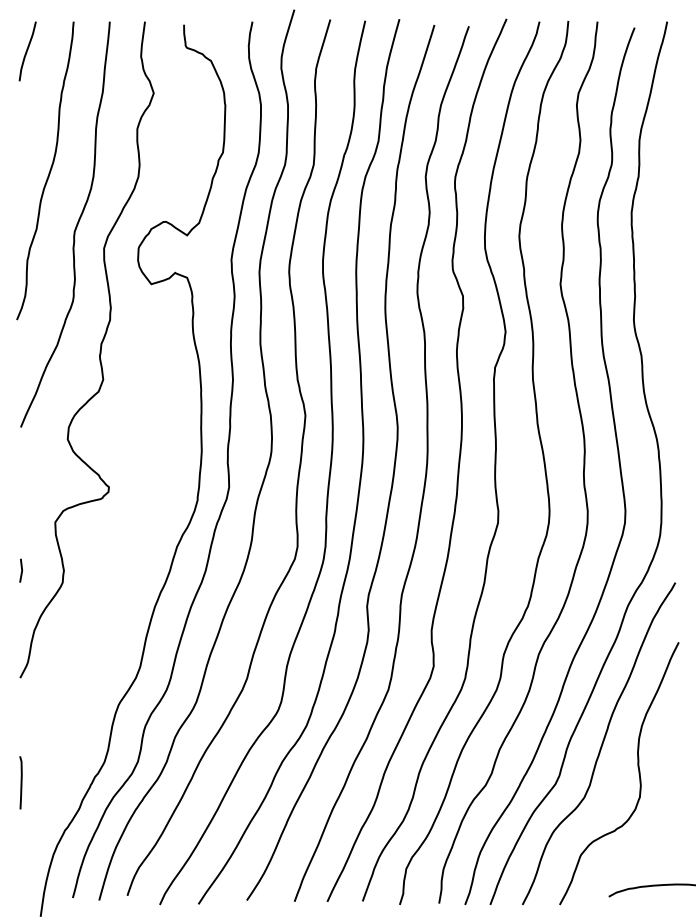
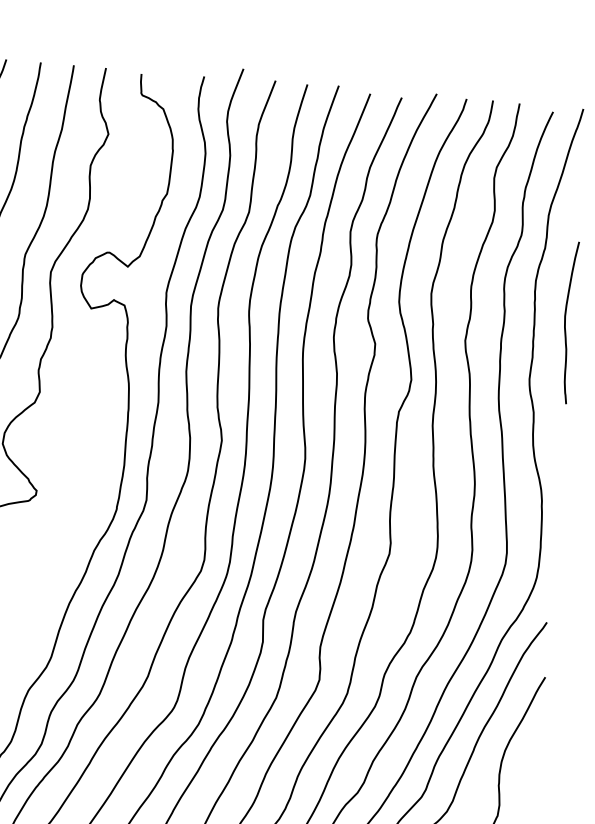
curve: (668, 256) -> (566, 323), added

